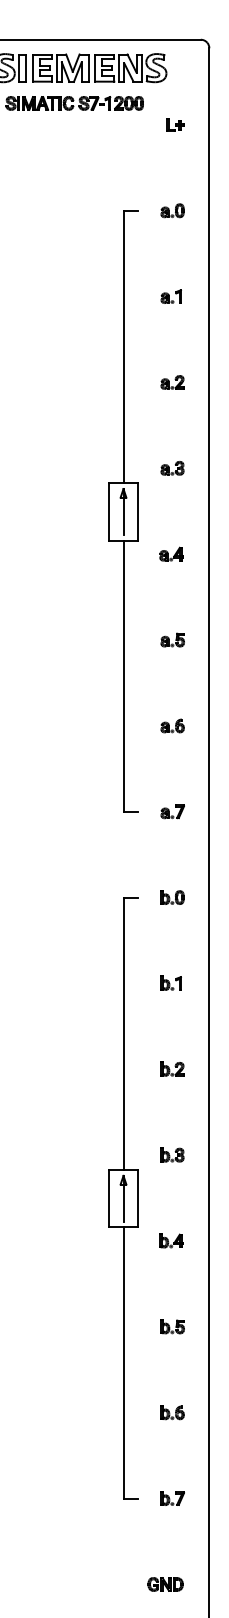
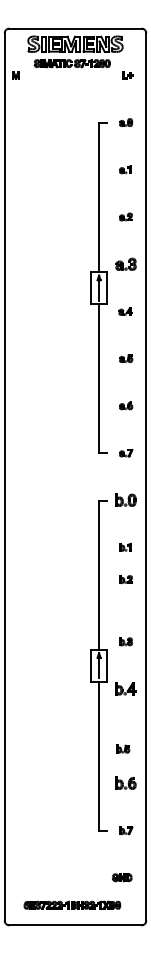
part: (171, 467) -> (125, 263), size x1.6
part: (173, 896) -> (126, 499), size x1.6
part: (171, 1069) -> (125, 579), moved
part: (171, 1240) -> (125, 688), size x1.6
part: (173, 1325) -> (123, 748), moved
part: (173, 1412) -> (126, 783), size x1.6

